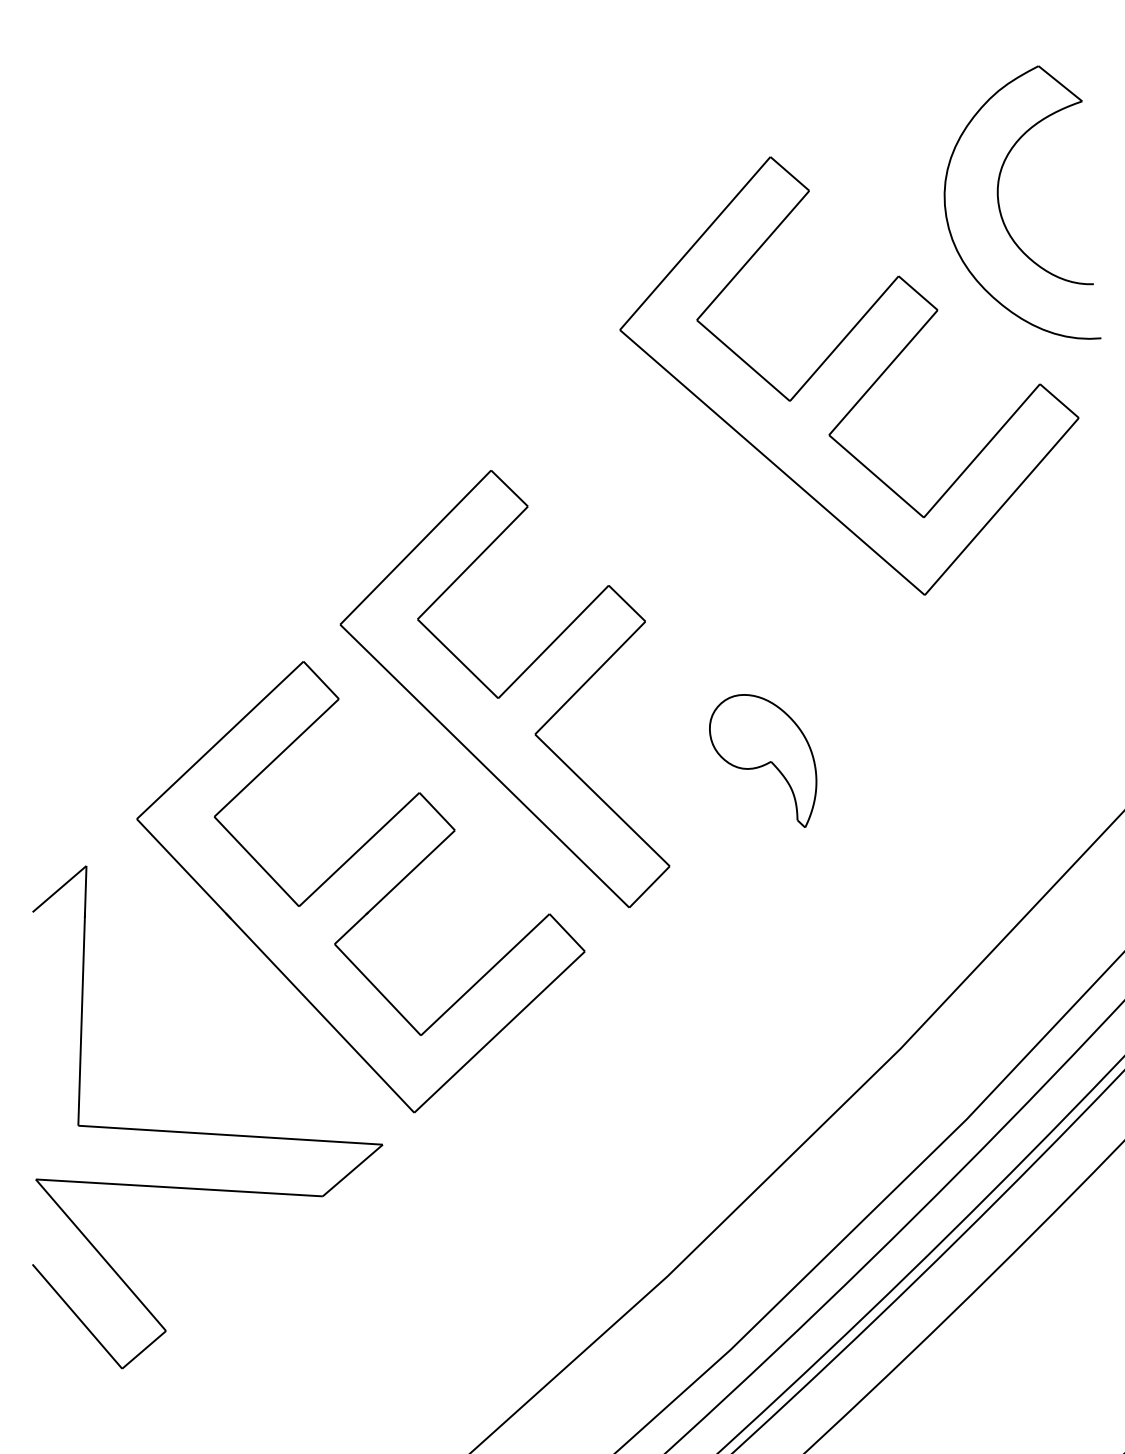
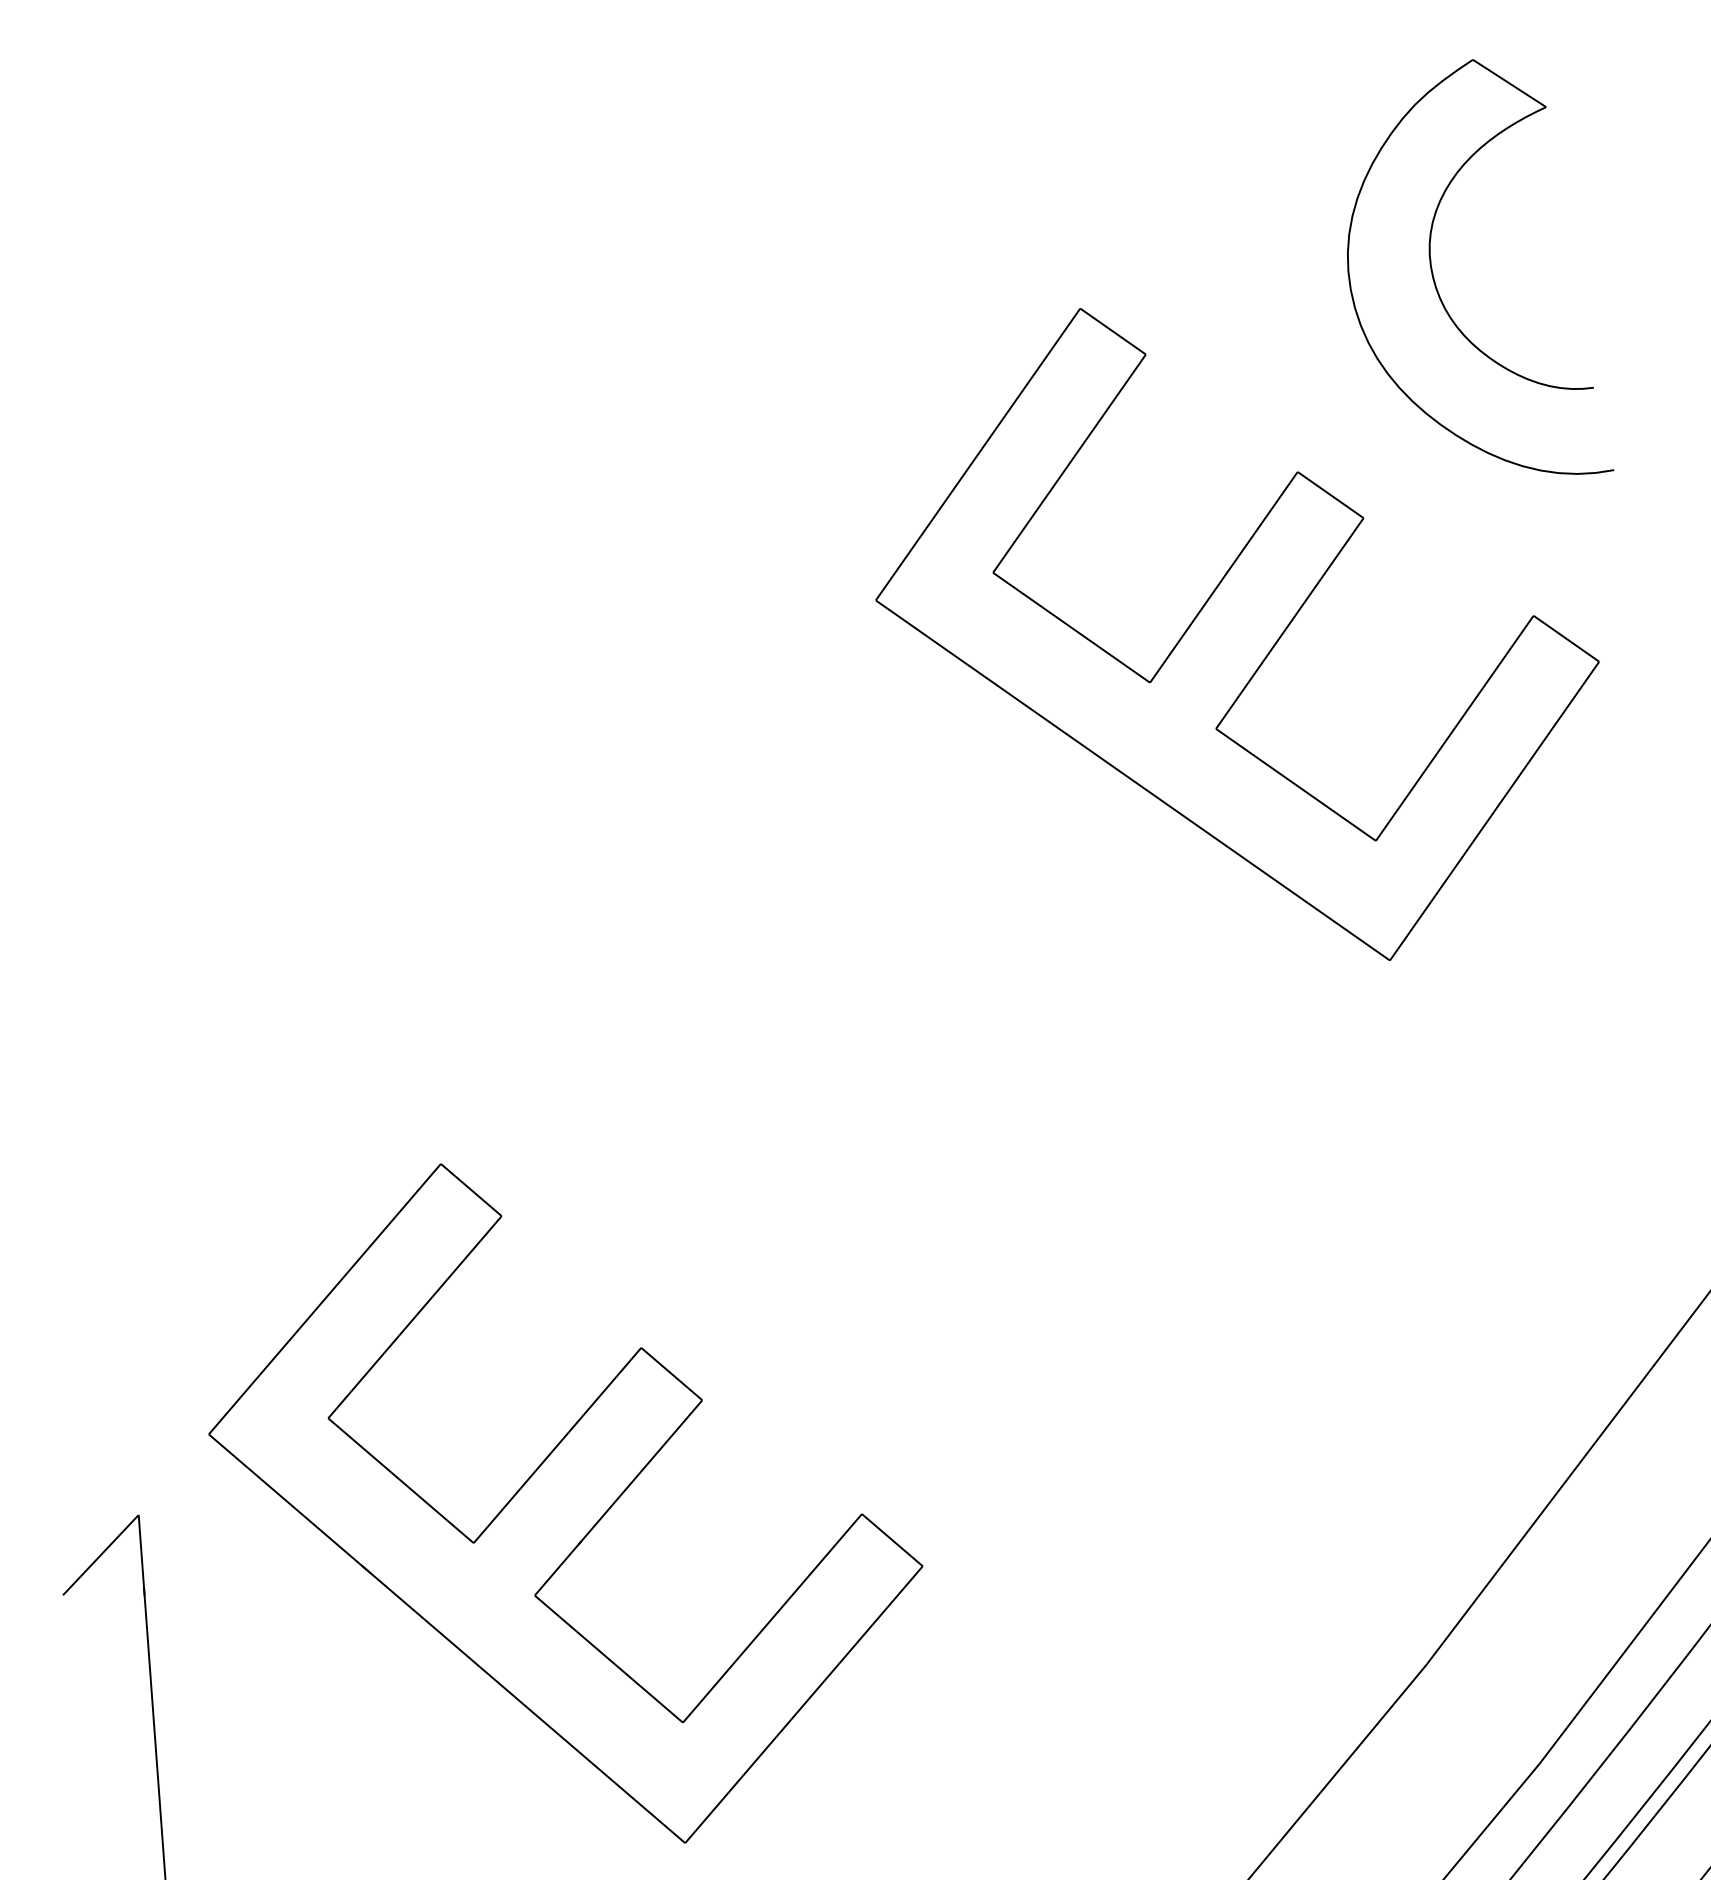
part: (1000, 207) -> (1437, 284), moved
part: (504, 689) -> (755, 1174), removed
part: (763, 760) -> (1167, 1242), removed

